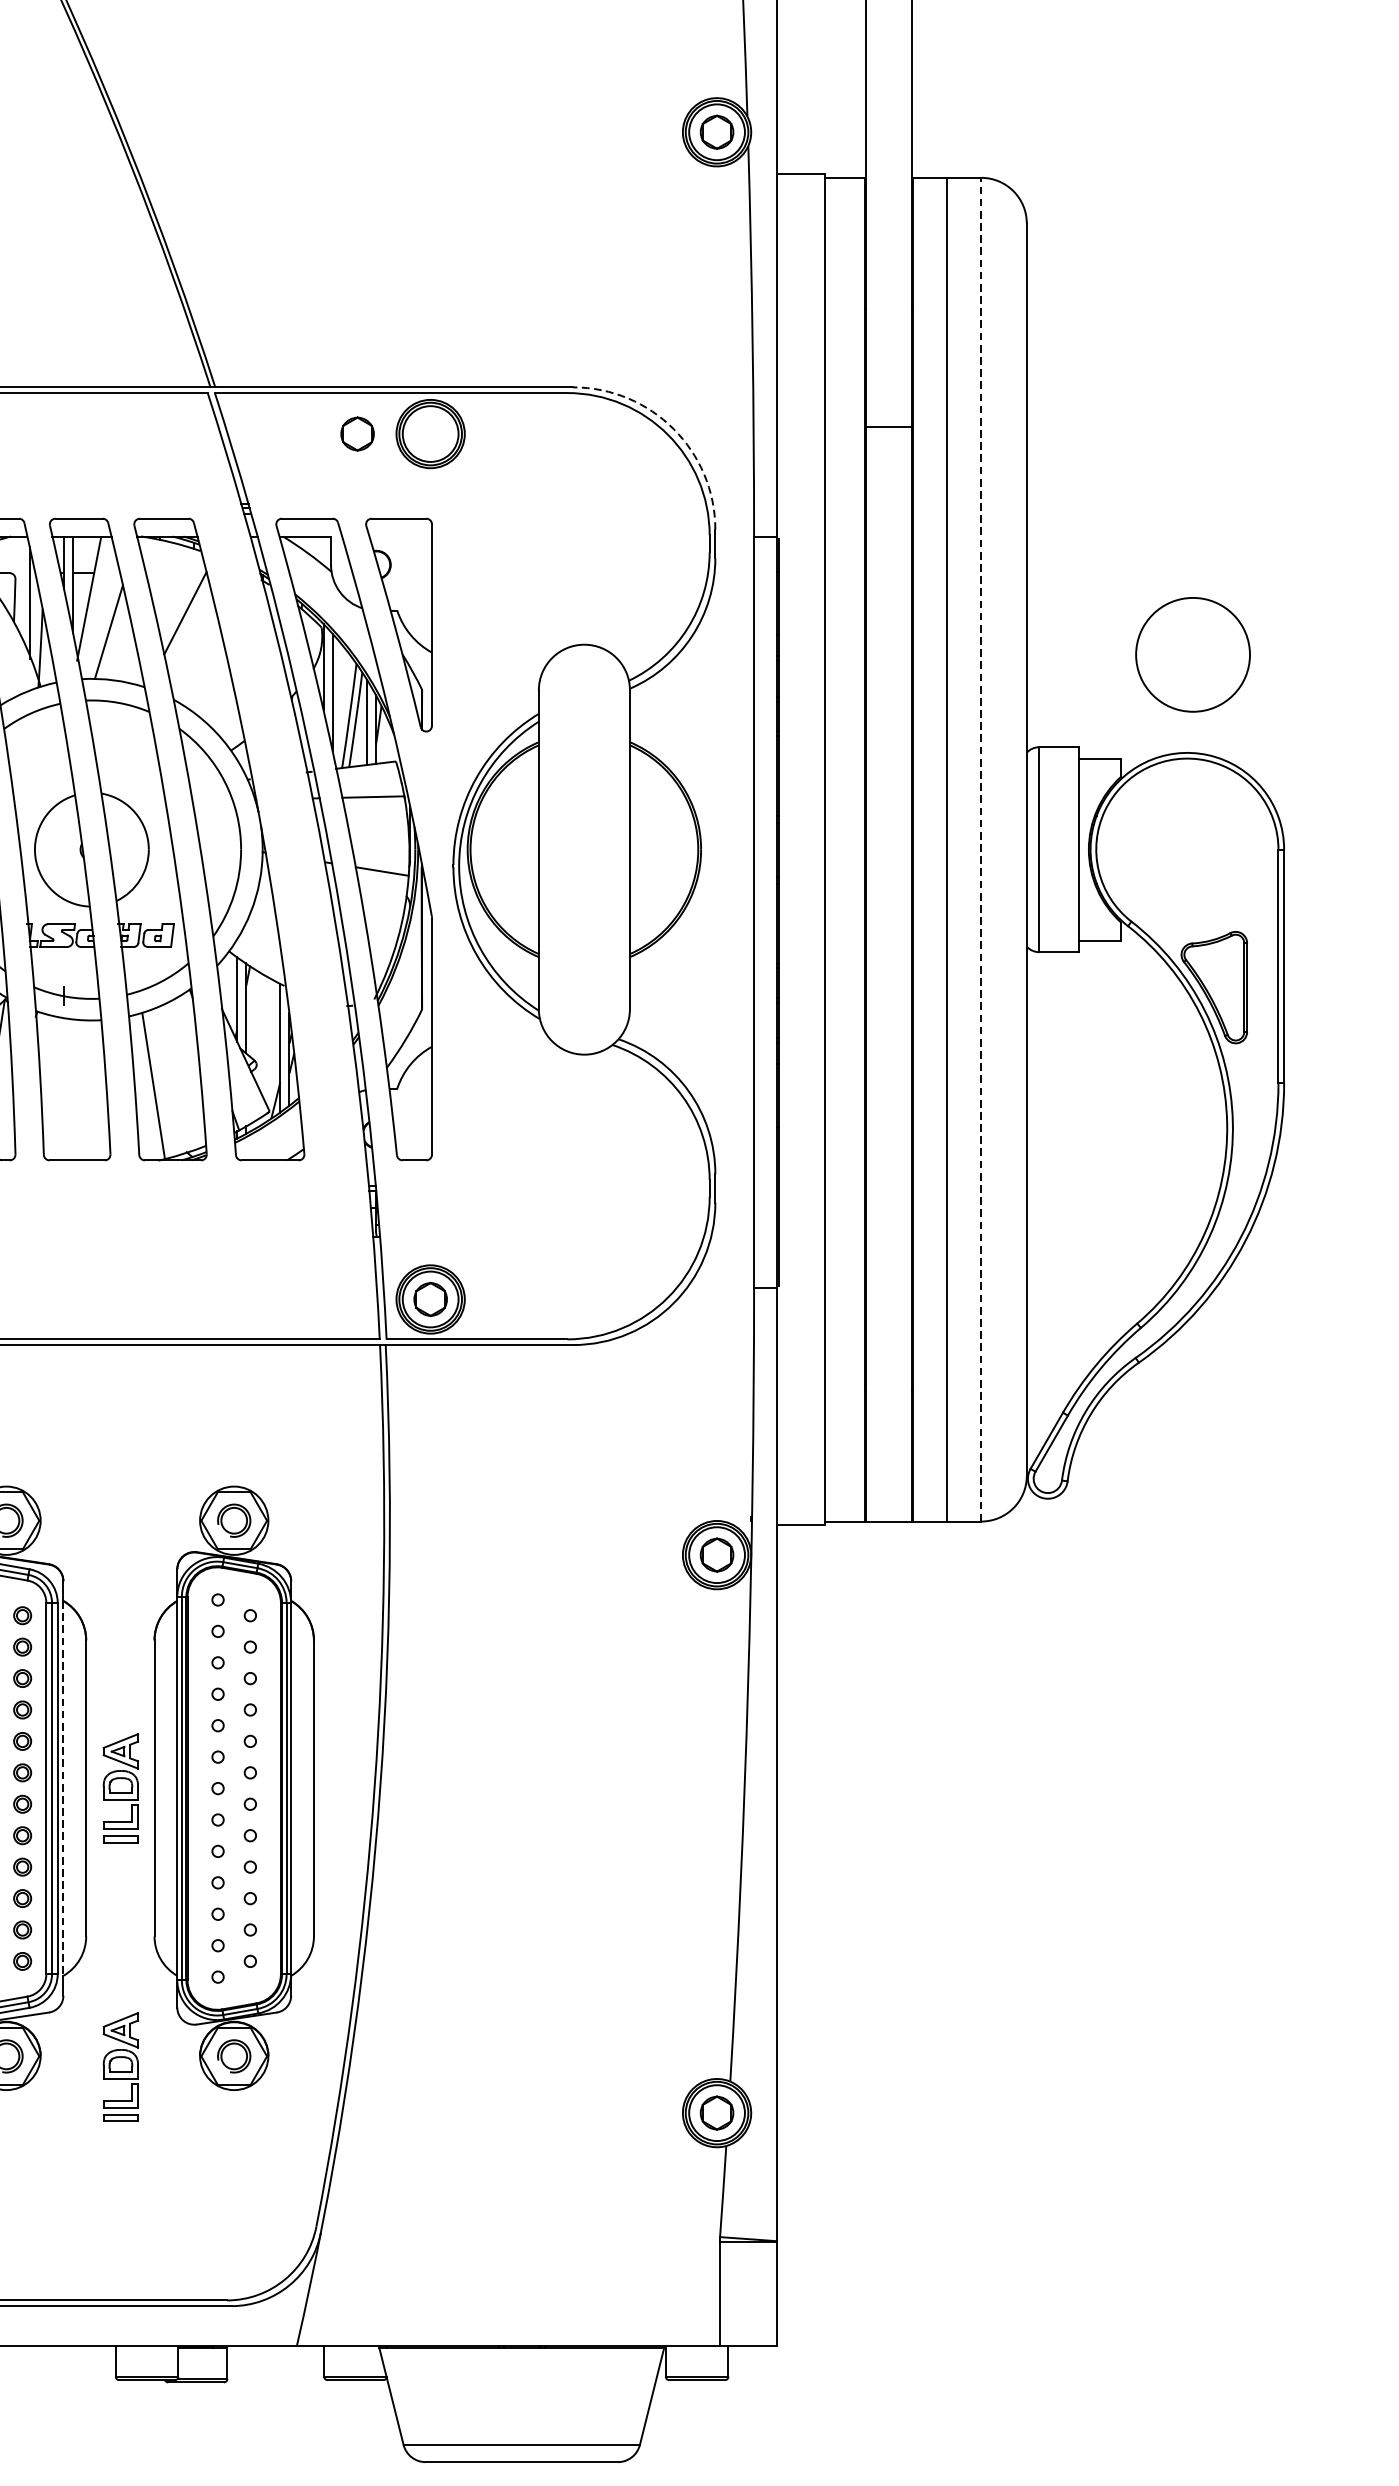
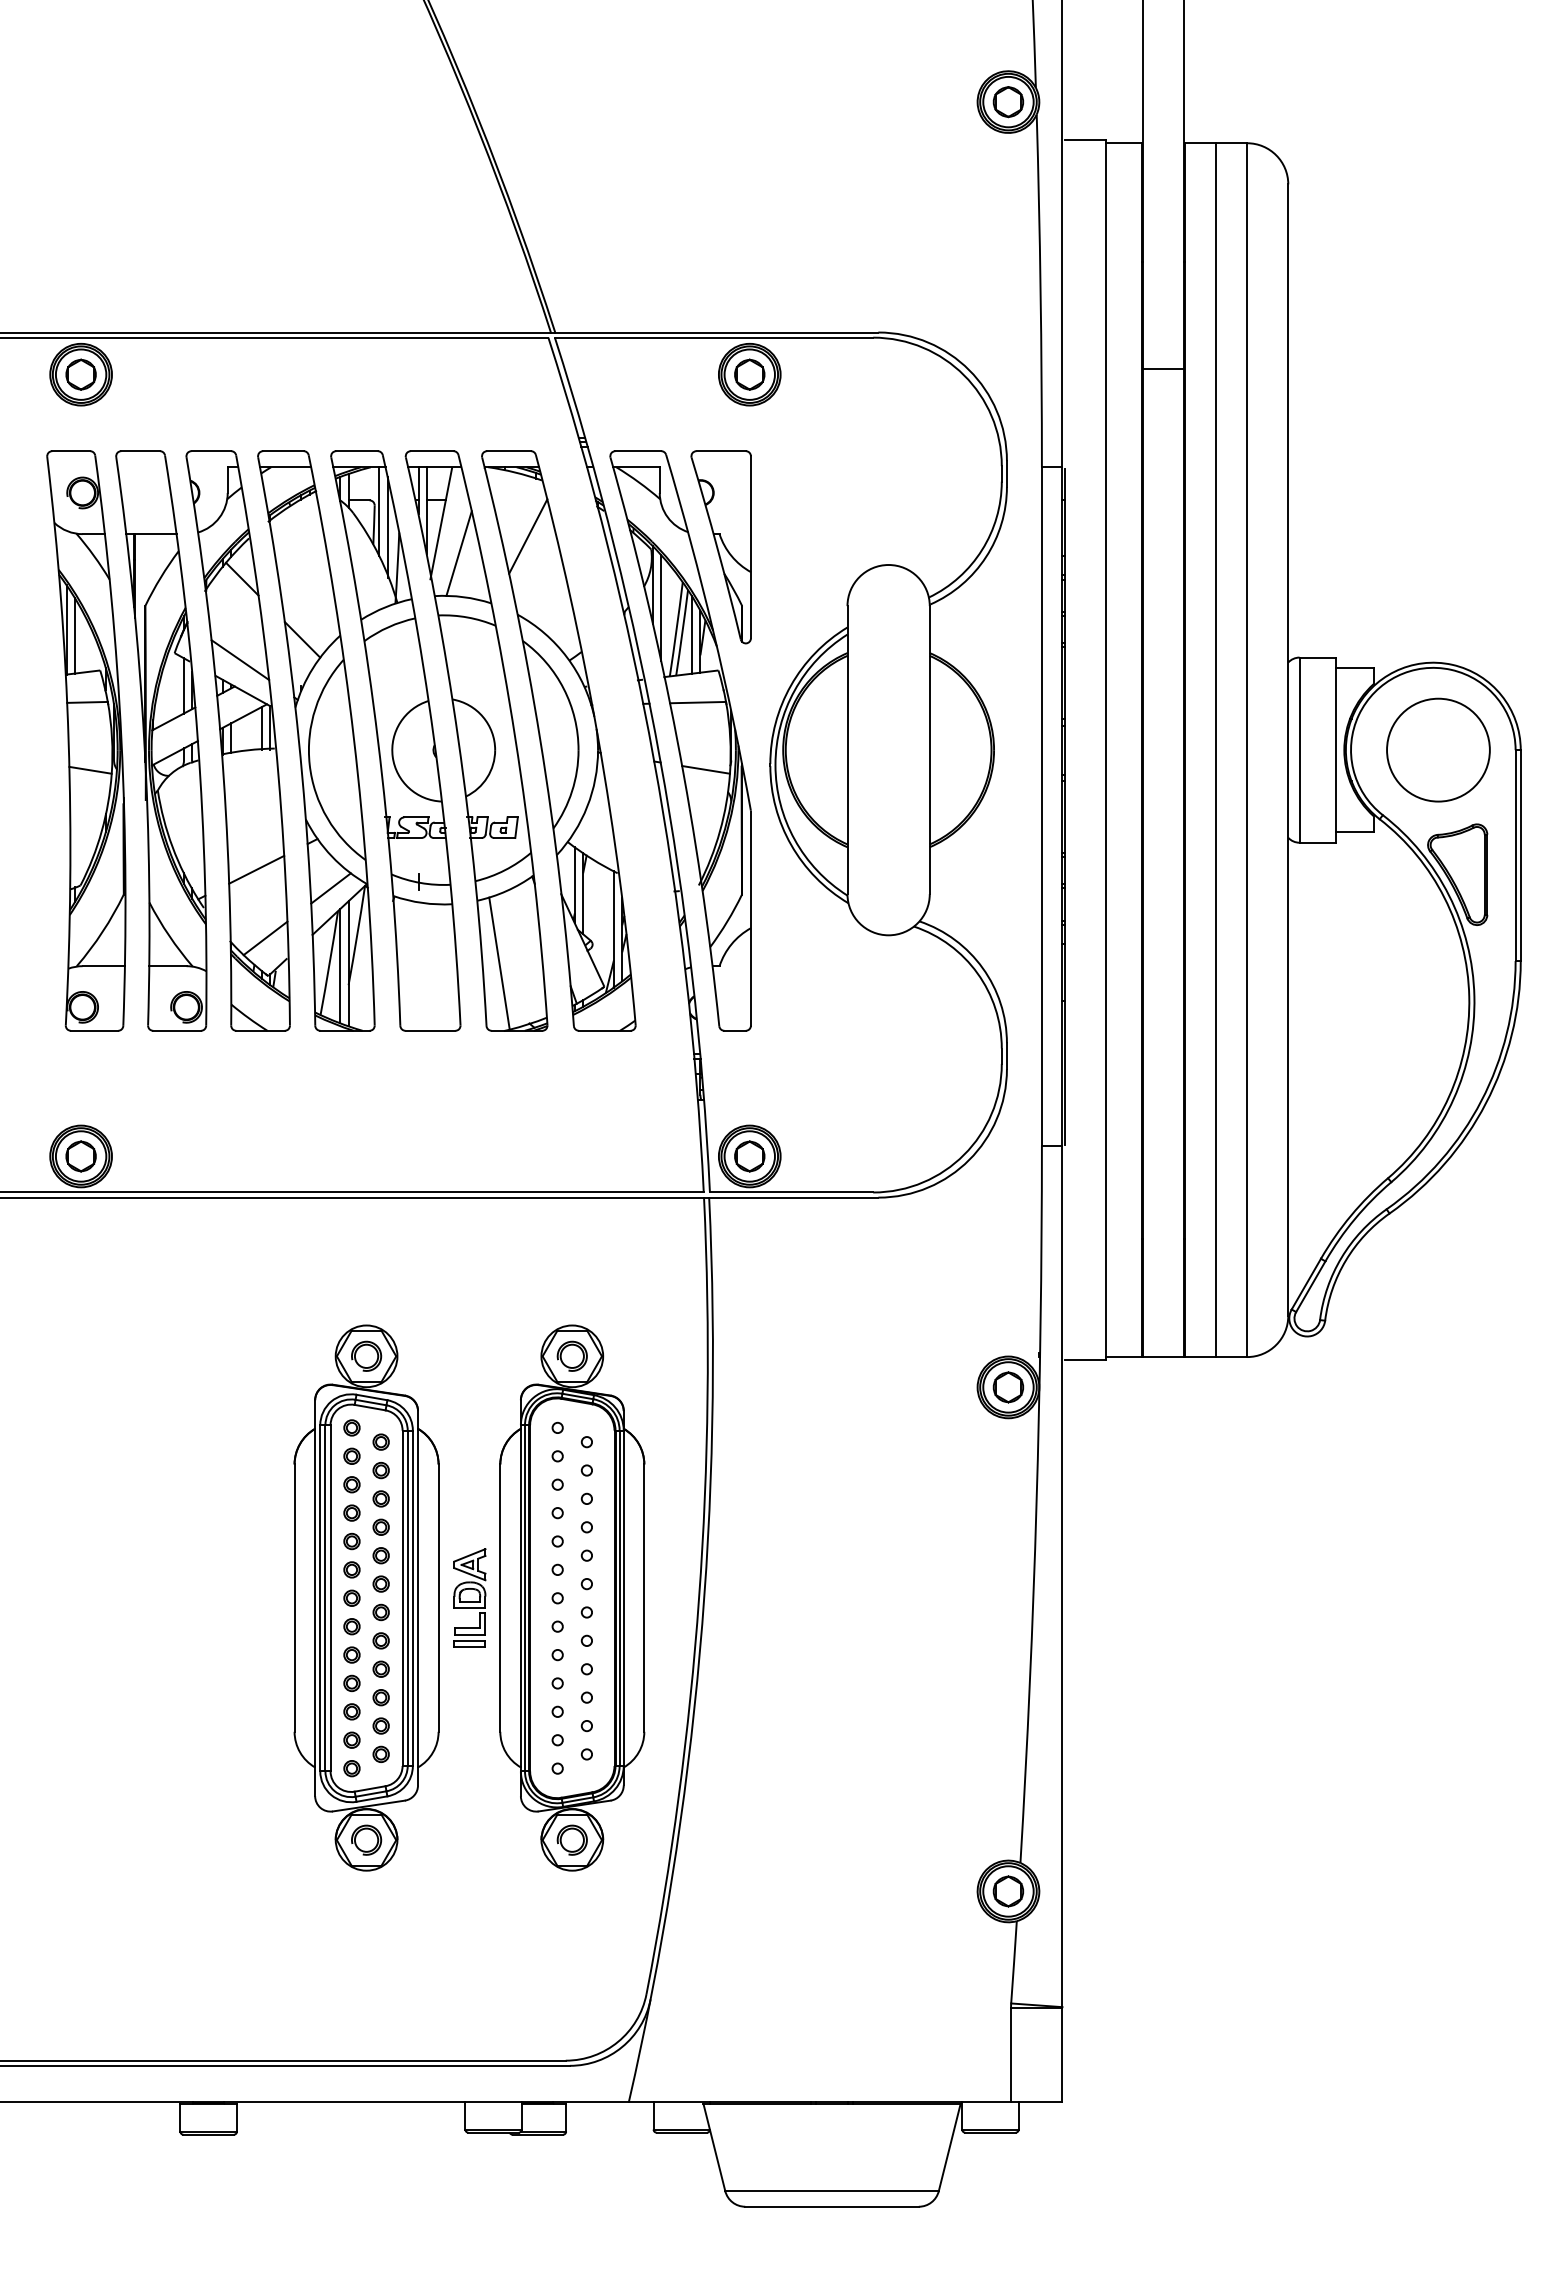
arc: (673, 429) -> (969, 370), dashed -> solid
part: (357, 433) -> (749, 374), moved
line: (20, 585) -> (379, 511), added
circle: (1193, 654) -> (1438, 749), moved
line: (981, 850) -> (1247, 750), dashed -> solid
line: (63, 1788) -> (418, 1598), dashed -> solid
part: (120, 2066) -> (469, 1849), removed

